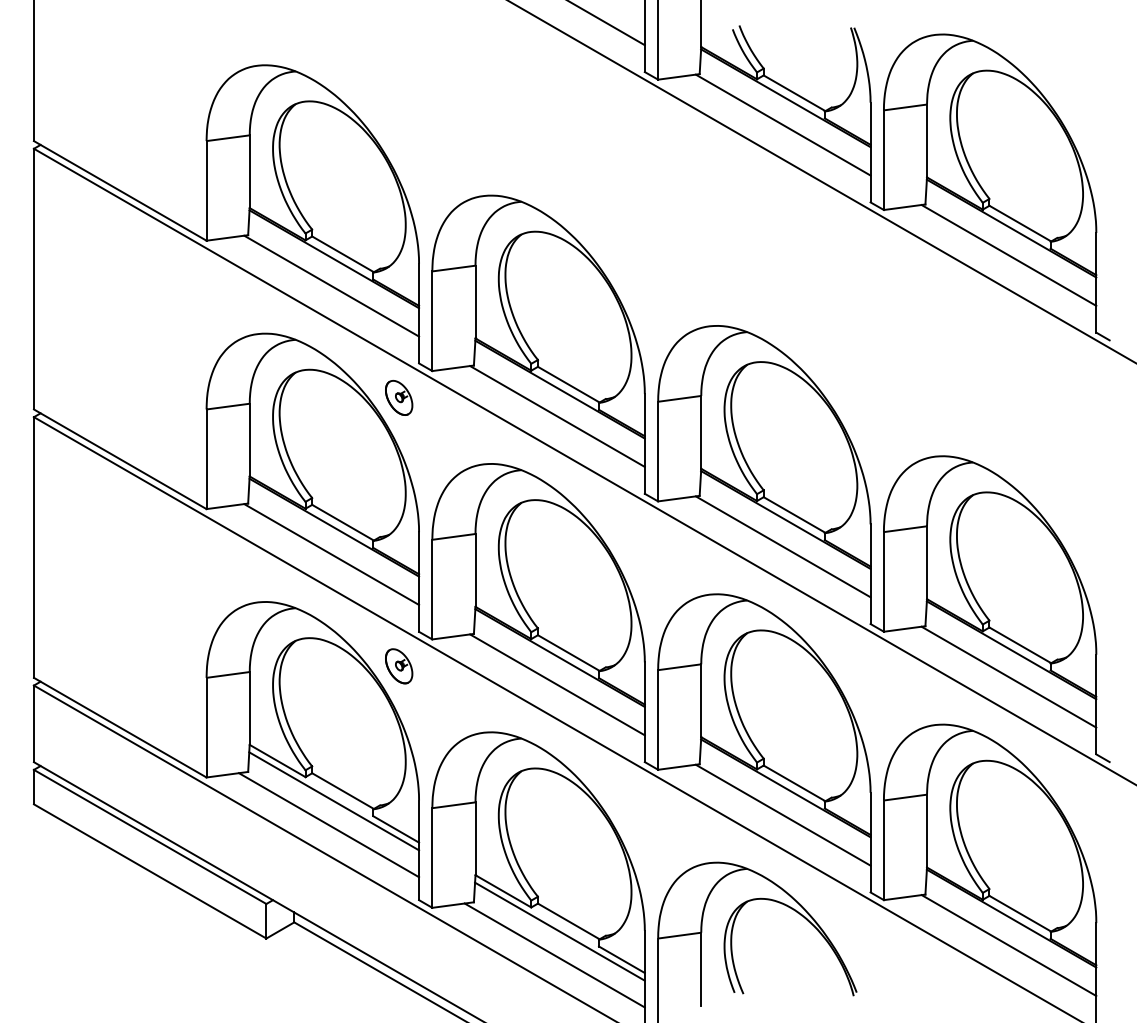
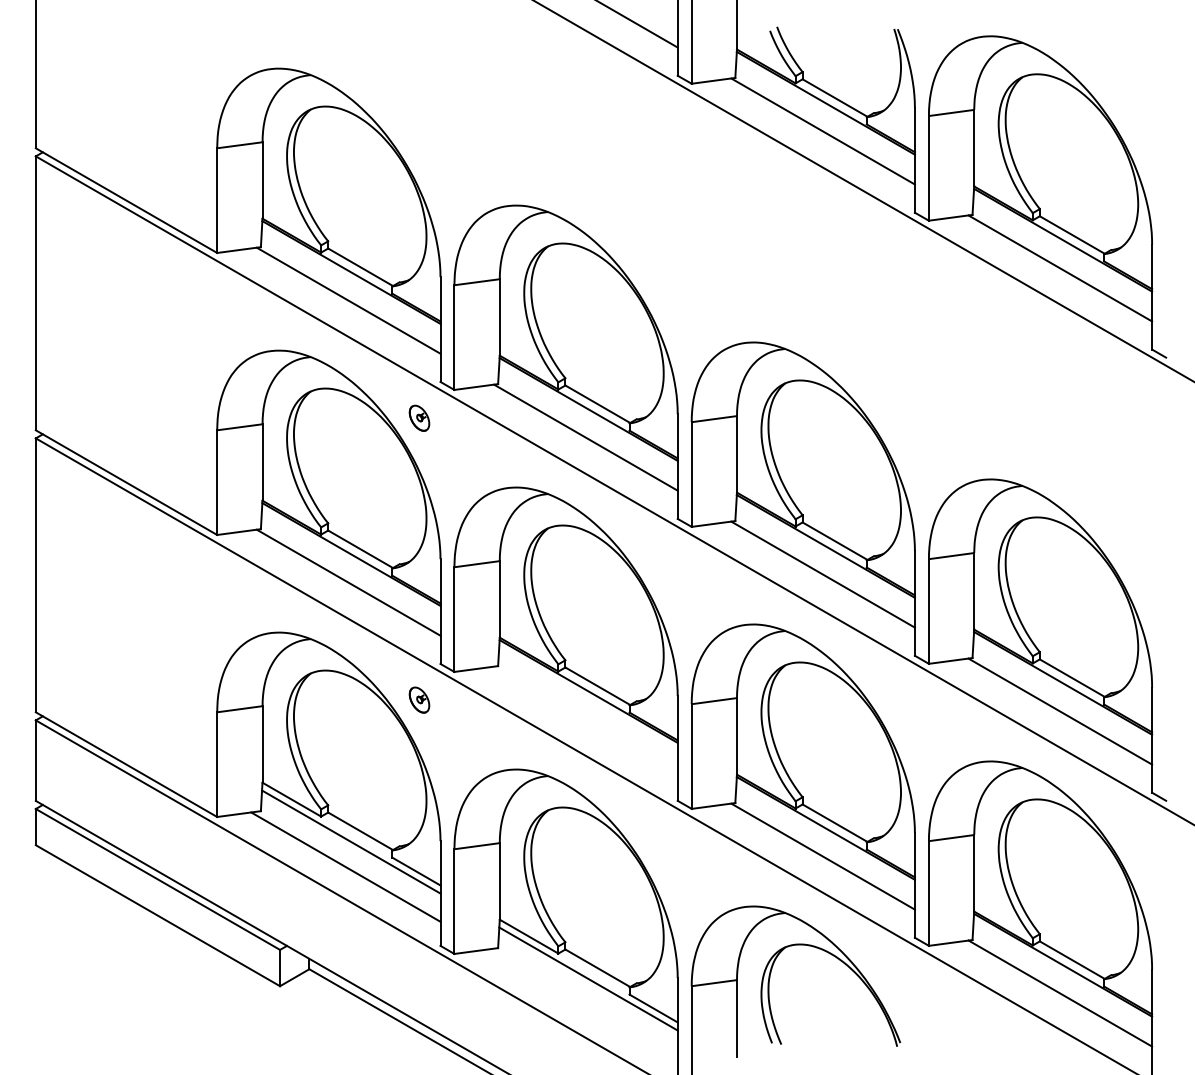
part: (399, 398) -> (419, 418), size x0.7
part: (399, 665) -> (419, 699), size x0.7
line: (557, 684) -> (585, 719), removed
line: (554, 954) -> (582, 1003), removed

